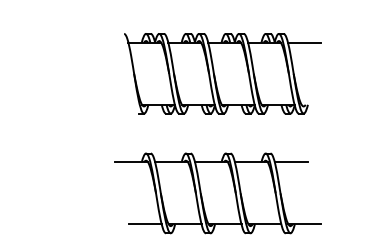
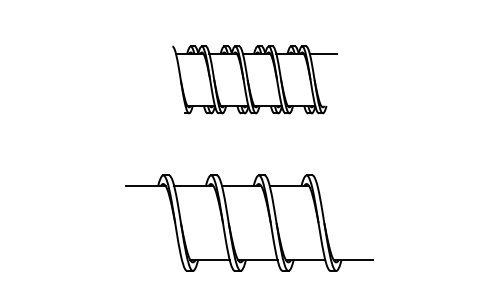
part: (222, 73) -> (254, 79), size x0.7
line: (290, 161) -> (336, 185), removed
line: (145, 224) -> (162, 260), removed

